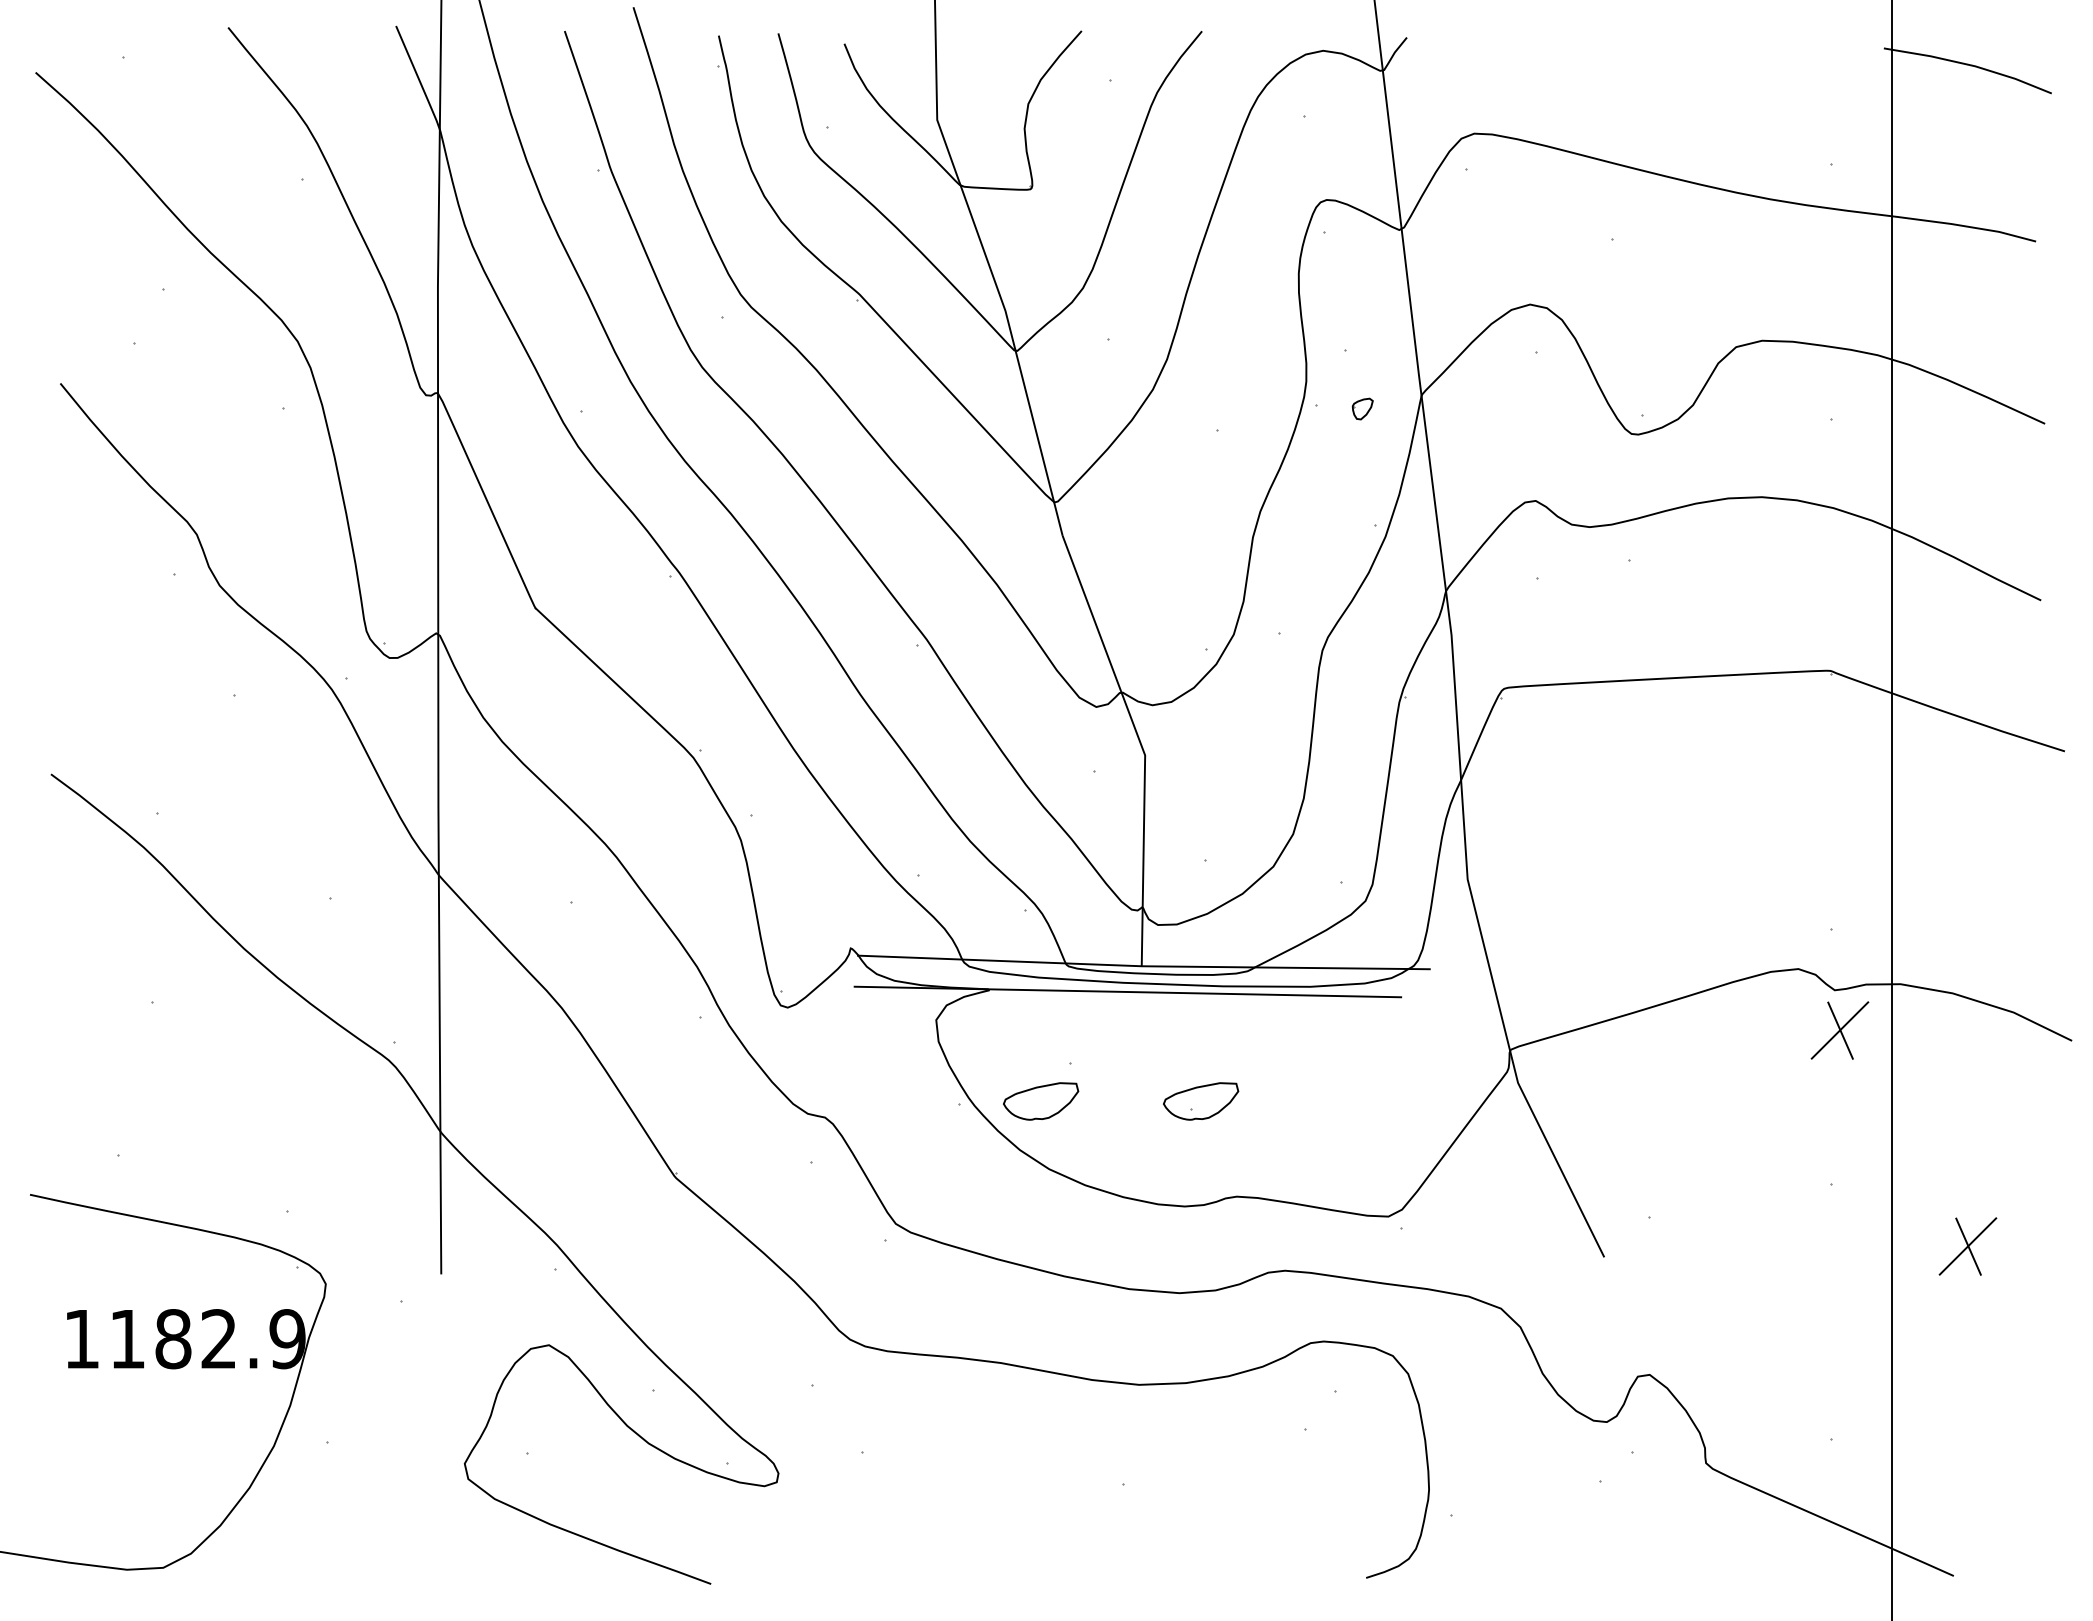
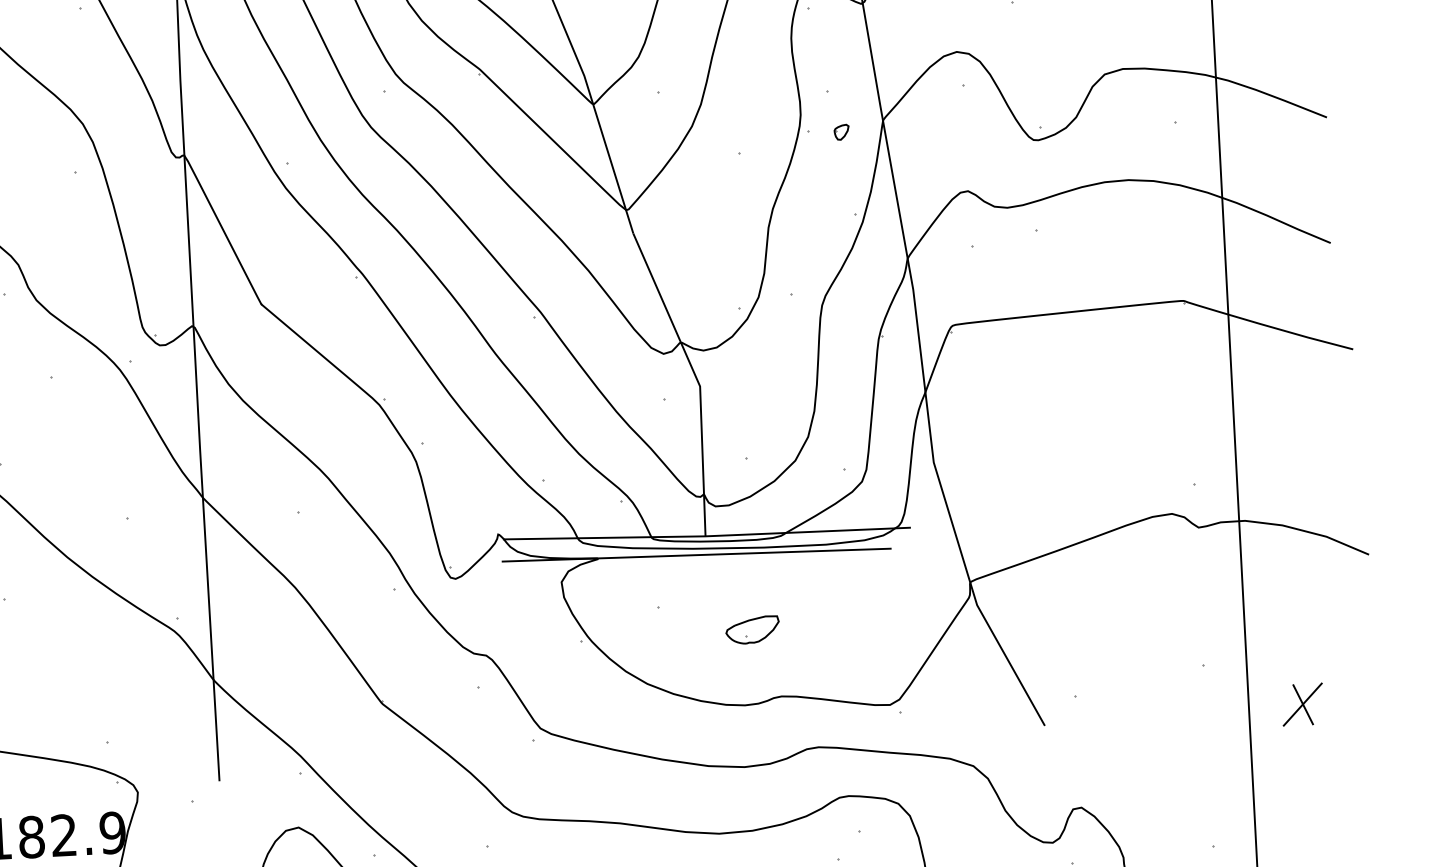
part: (1839, 1030) -> (1203, 555), removed
part: (1041, 1101) -> (639, 636), removed

